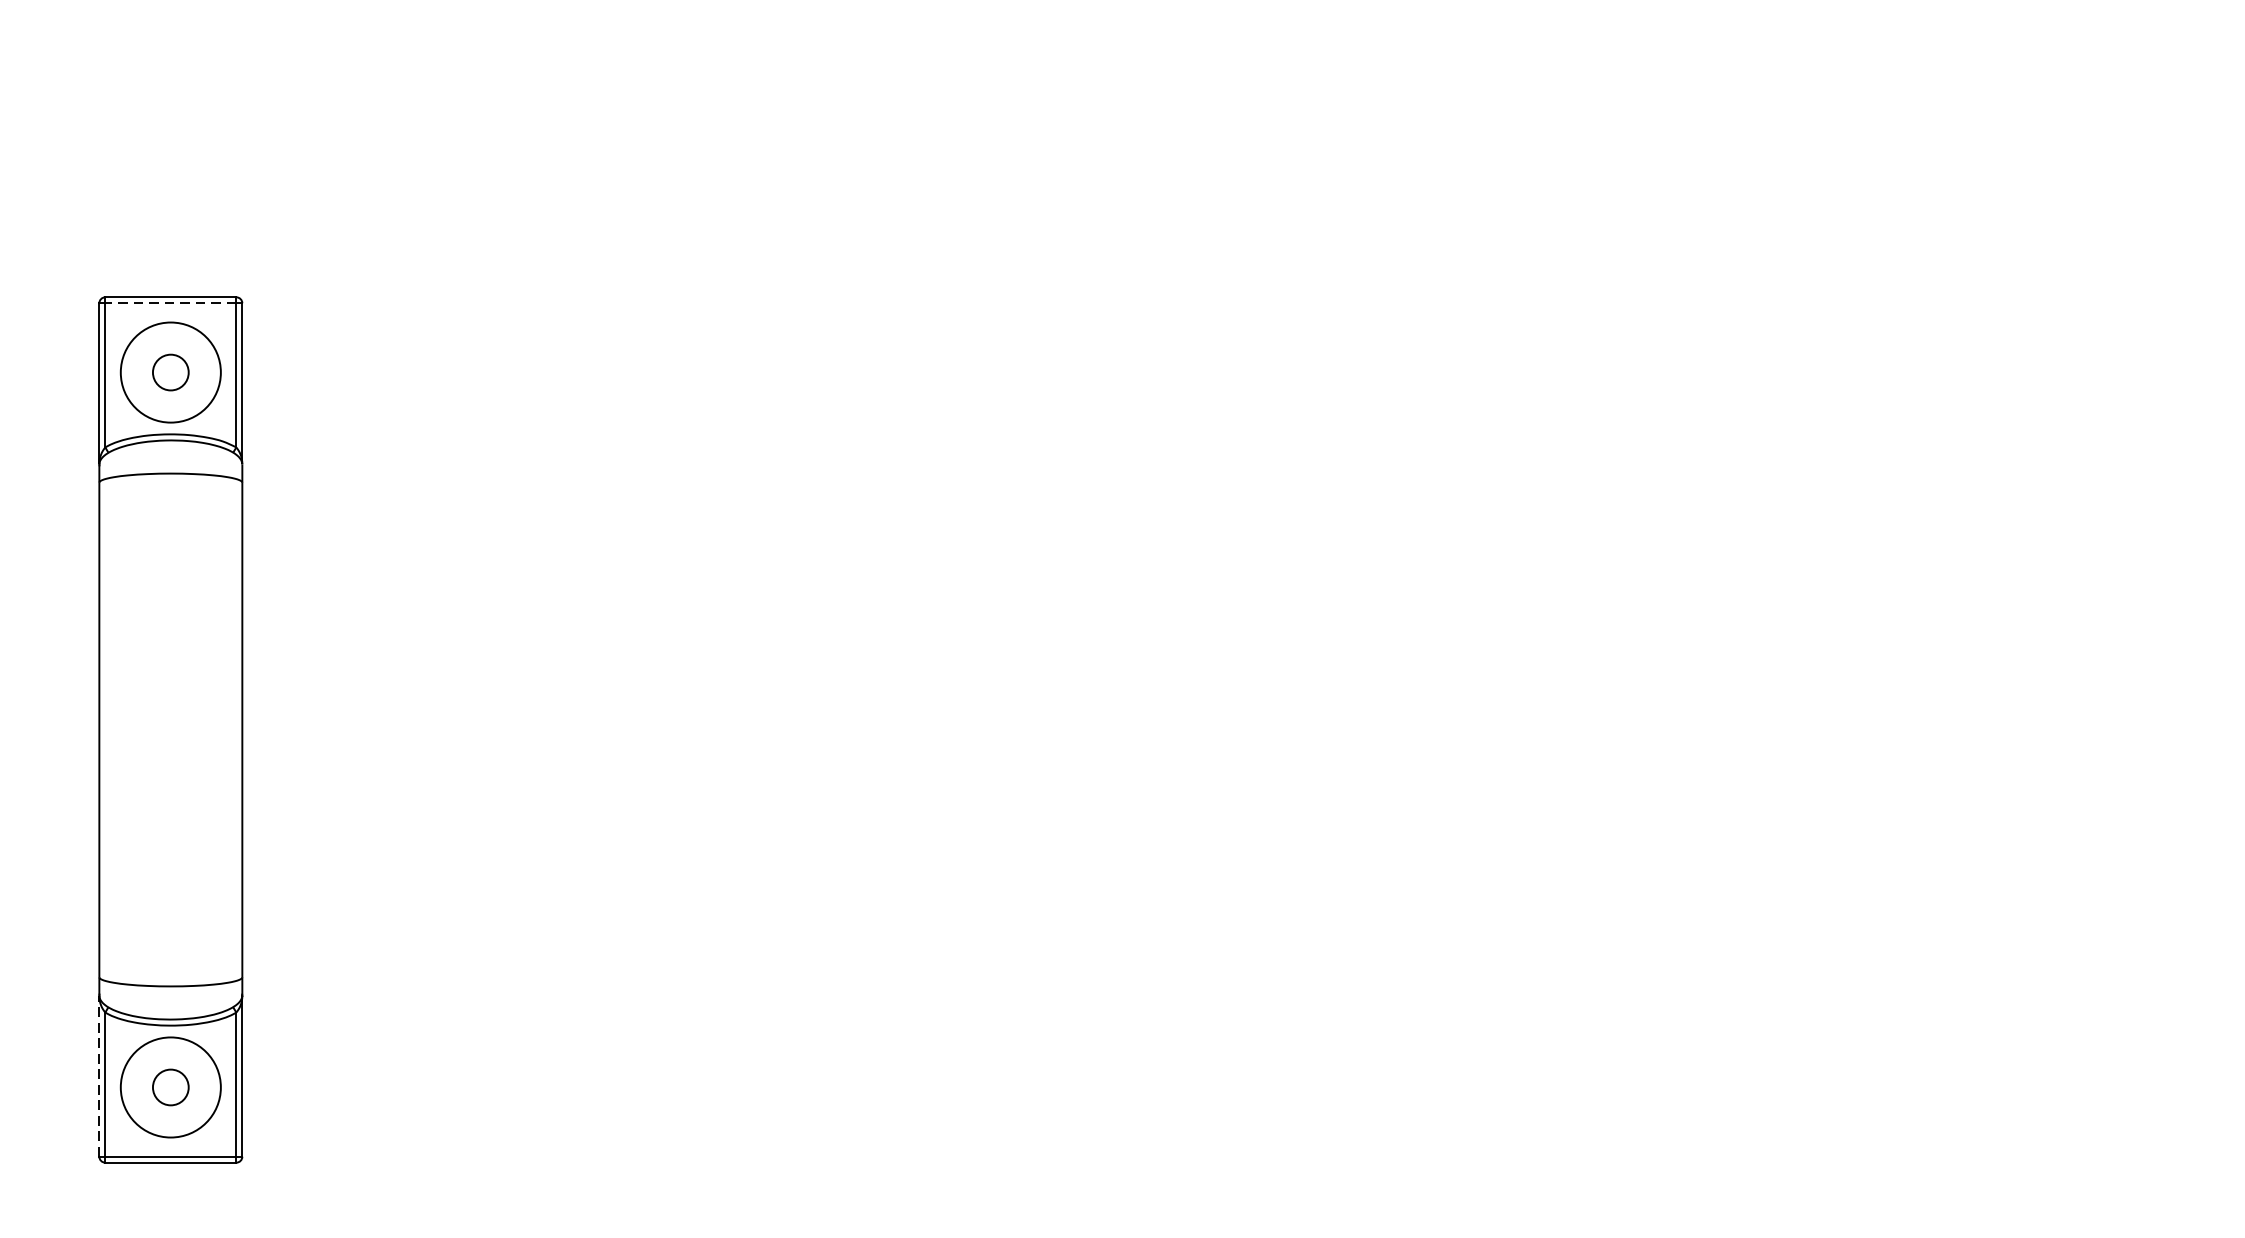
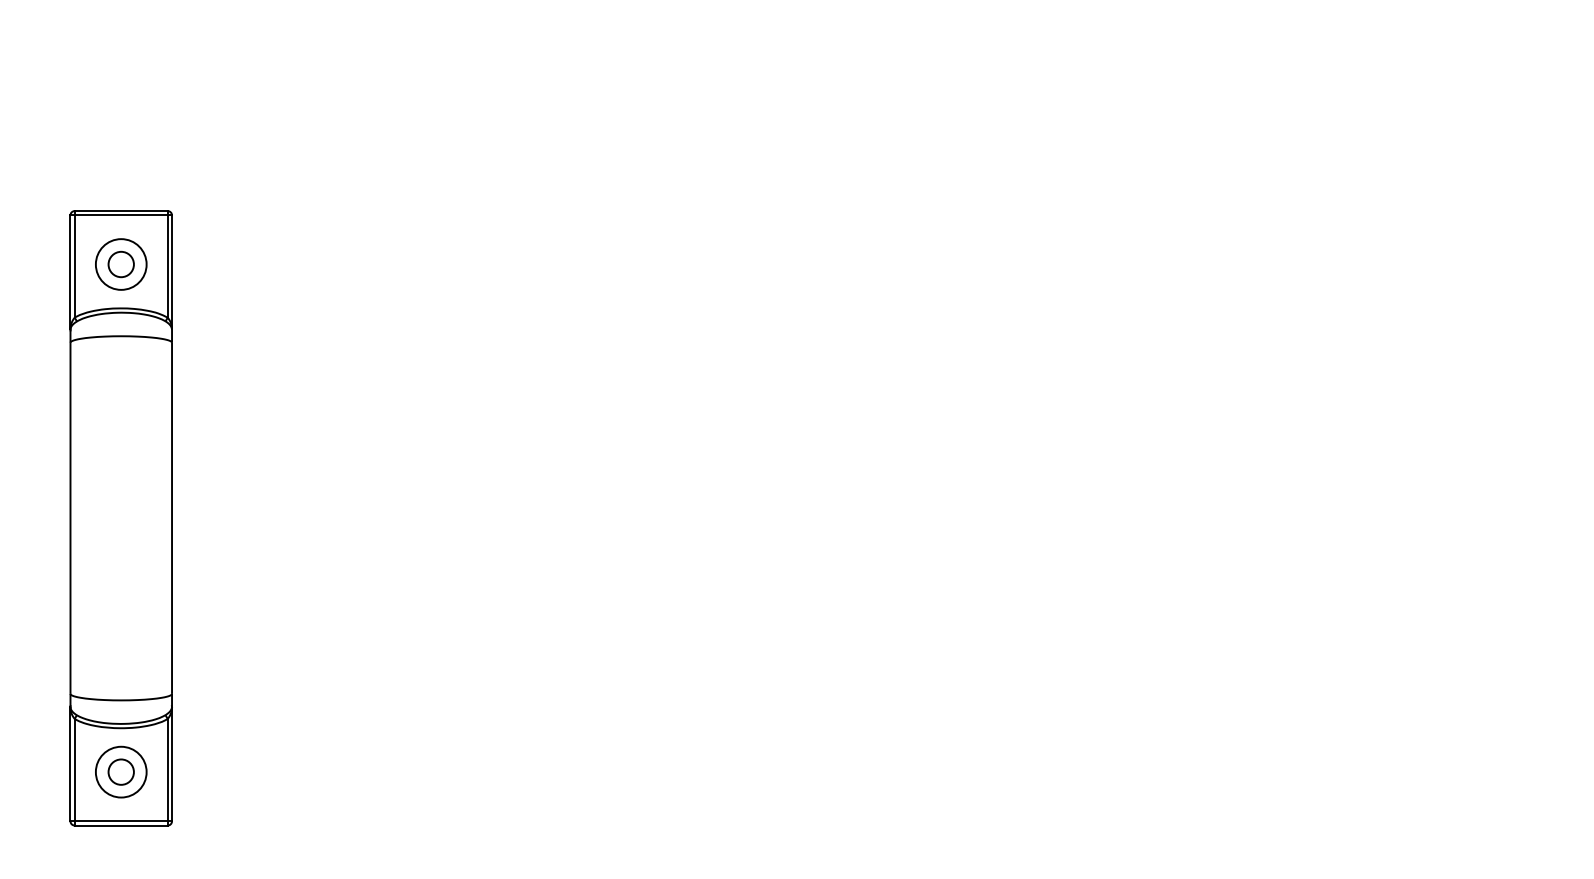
line: (171, 303) -> (121, 215), dashed -> solid
circle: (169, 372) -> (120, 264), size x0.71
line: (99, 1076) -> (70, 764), dashed -> solid
circle: (169, 1086) -> (120, 771), size x0.71

